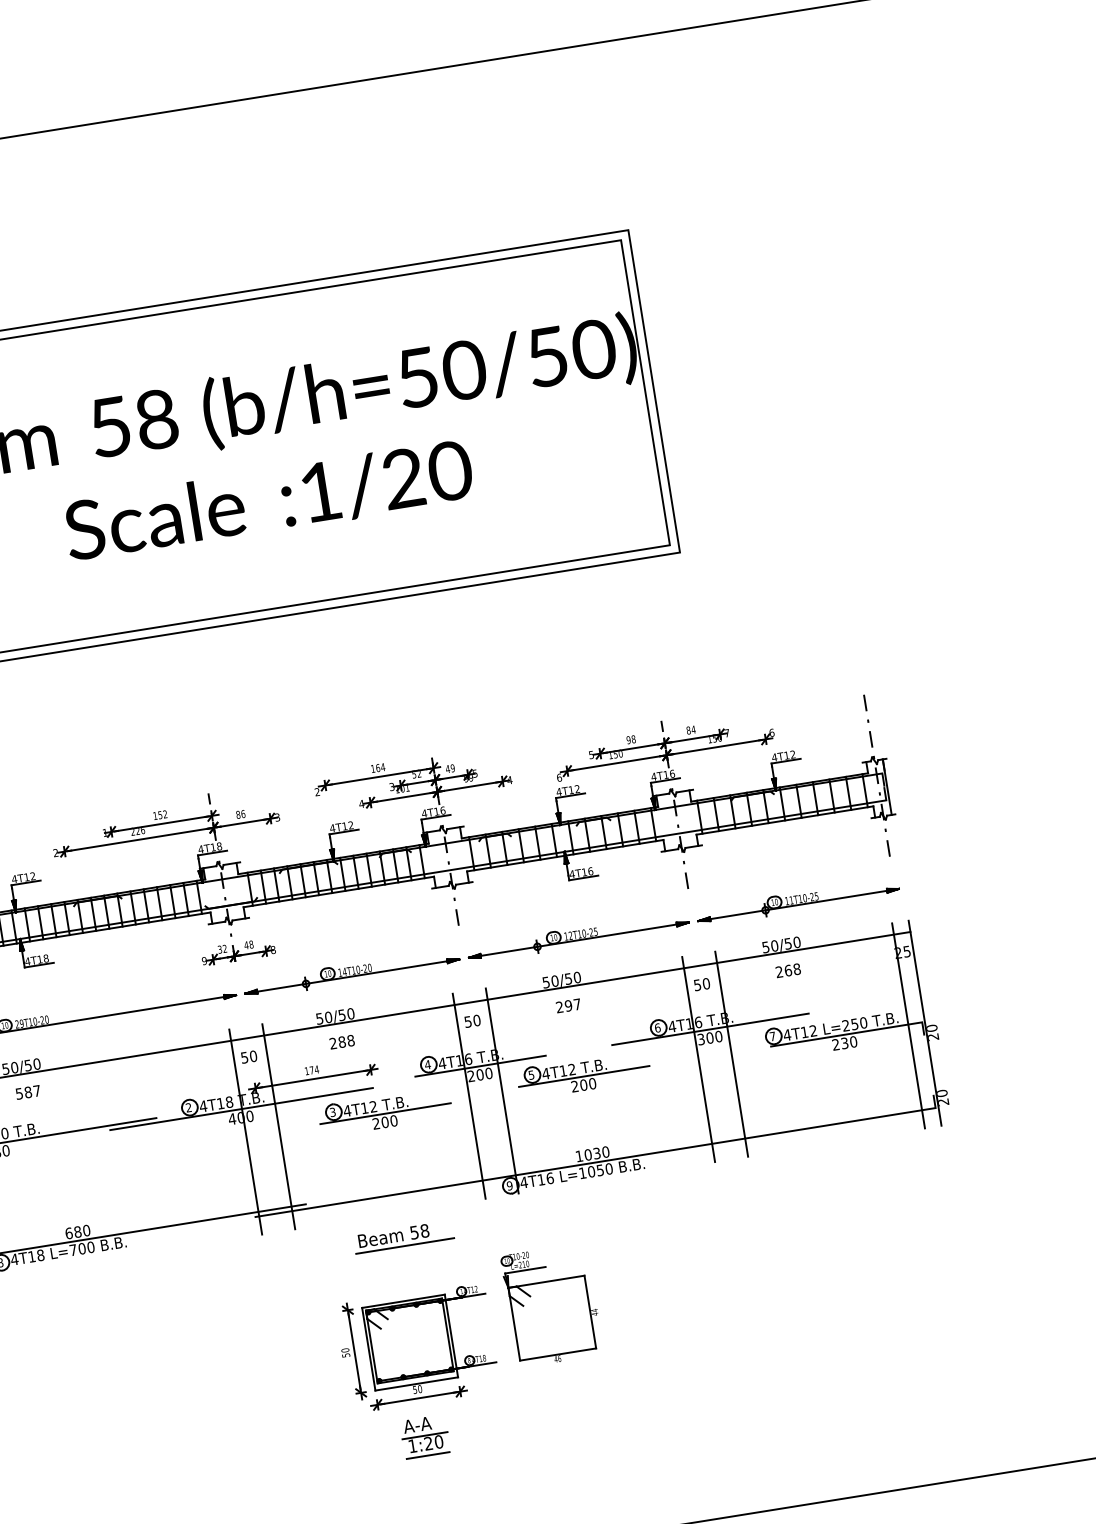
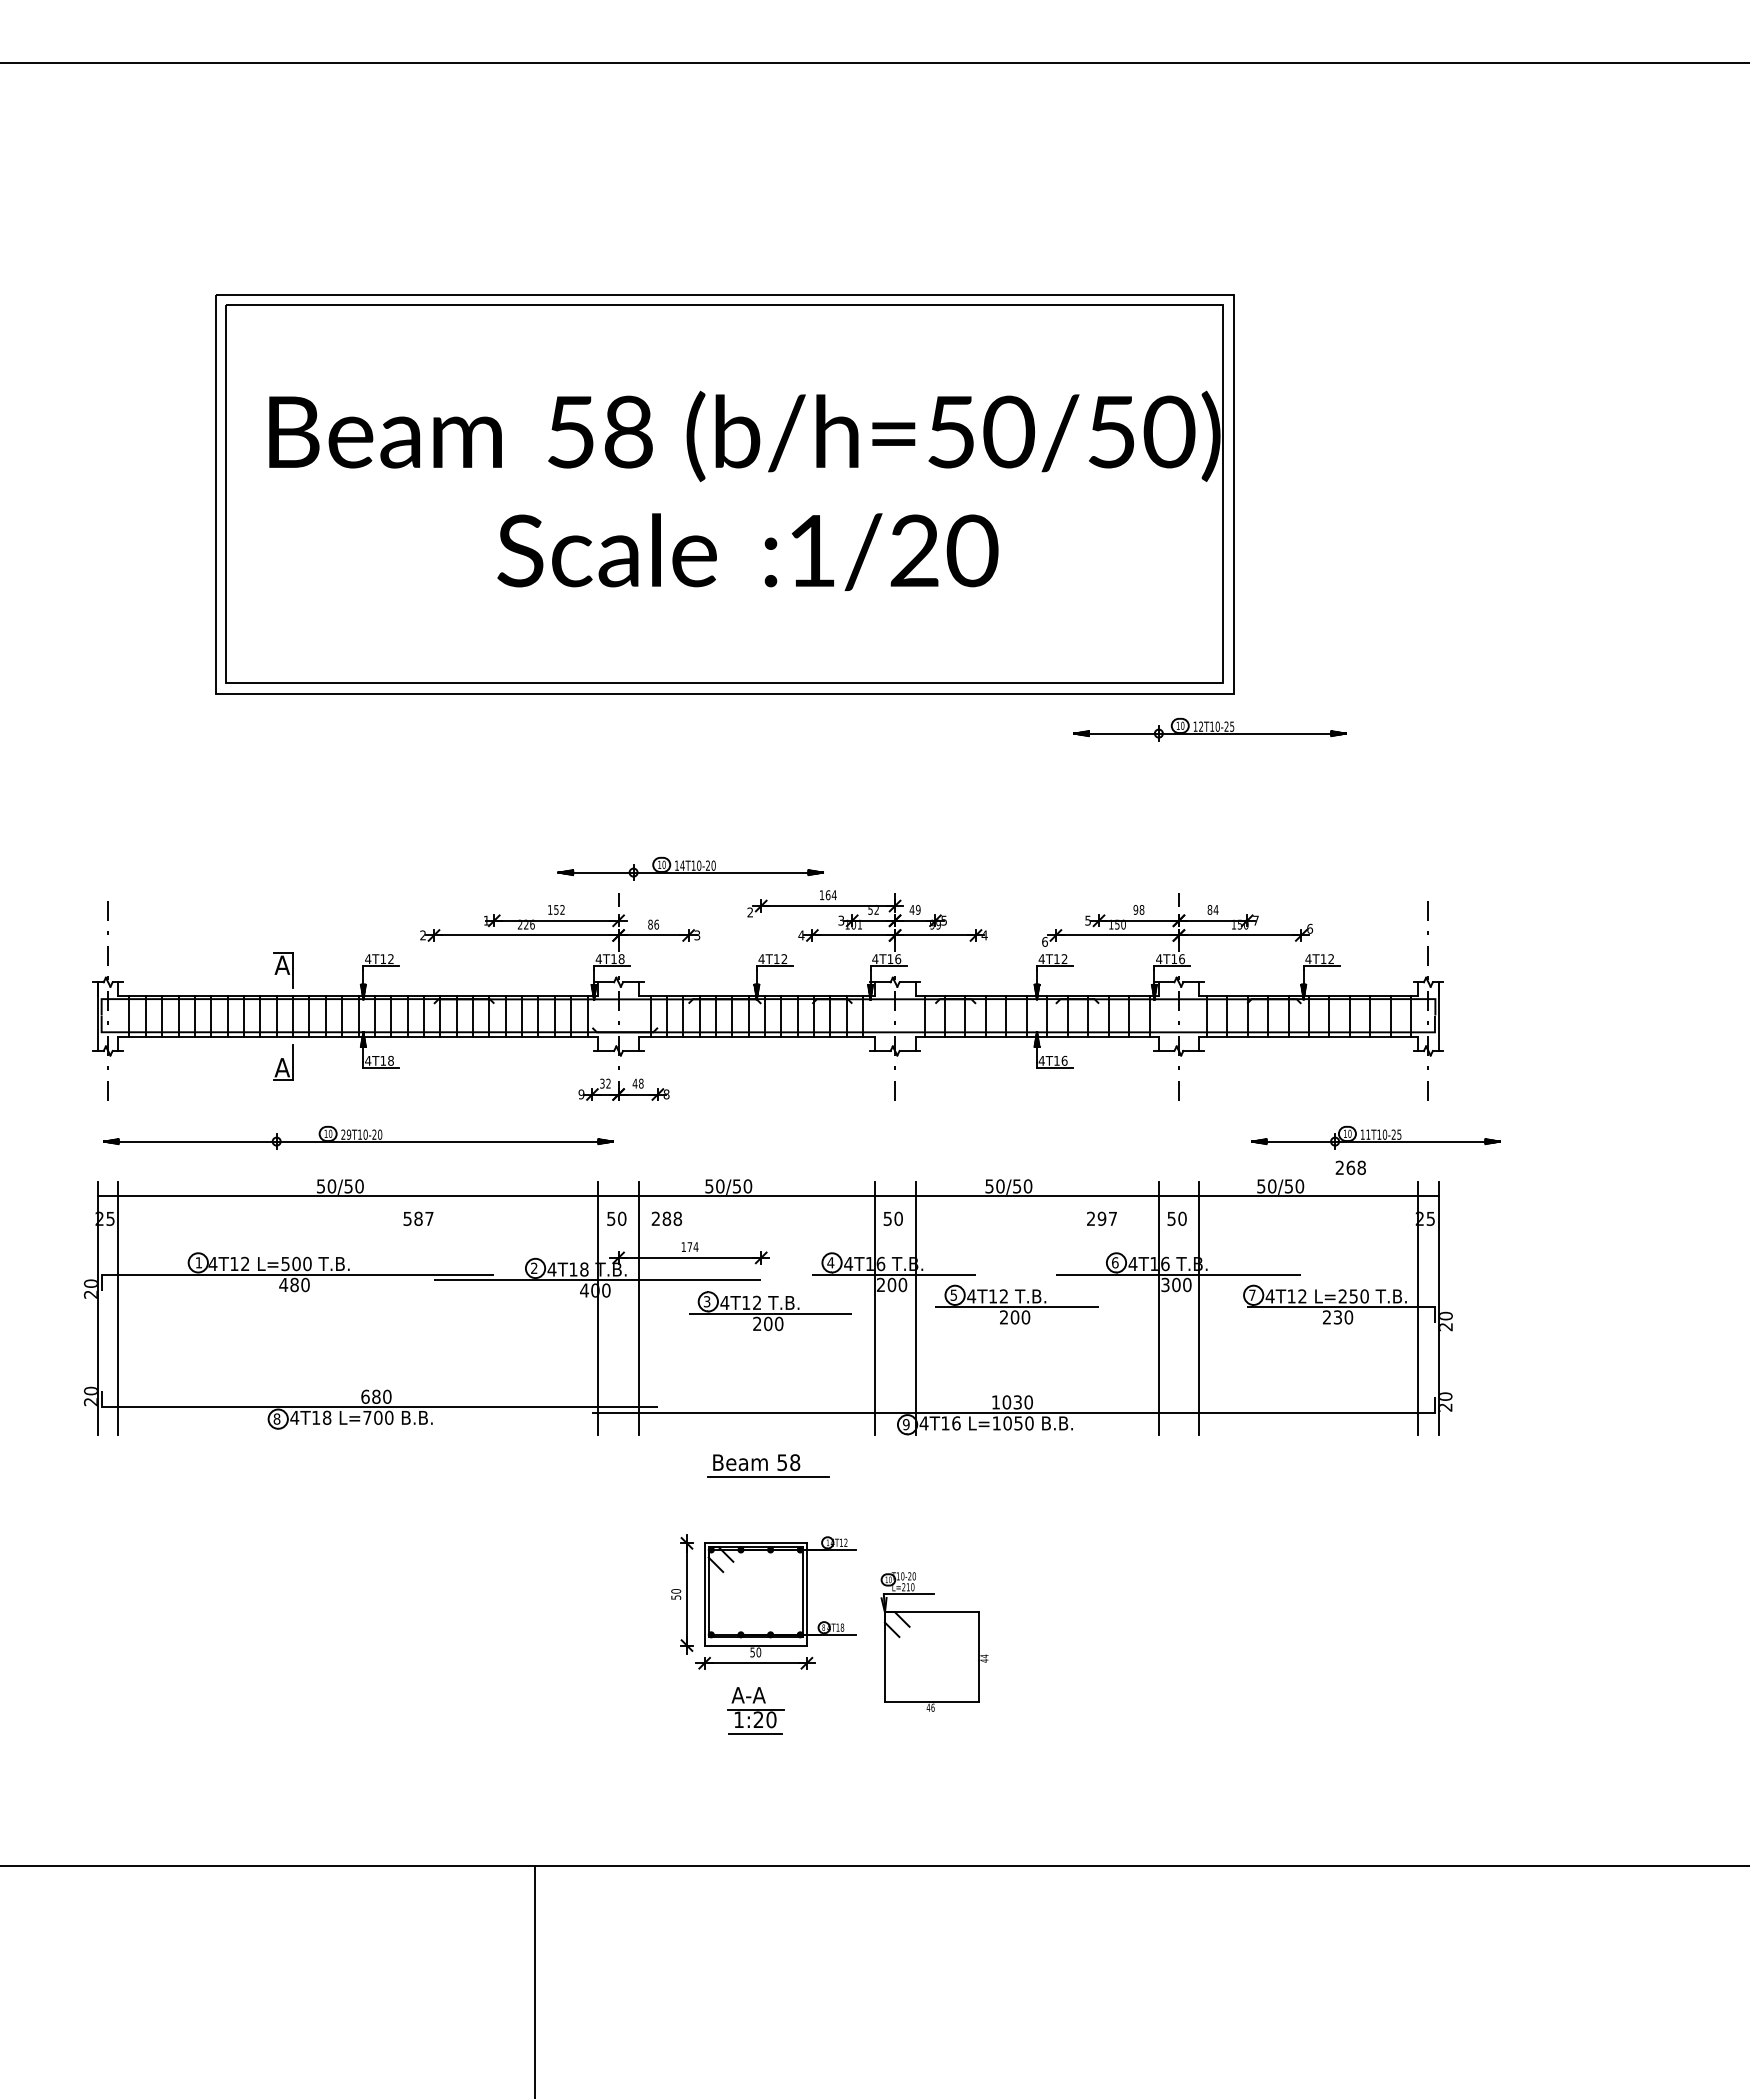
part: (797, 901) -> (1375, 1137), moved
part: (577, 936) -> (1209, 729), moved
text: (787, 970) -> (1350, 1167), moved
part: (351, 973) -> (690, 868), moved
text: (568, 1005) -> (1101, 1218), moved
text: (341, 1041) -> (666, 1218), moved
text: (28, 1092) -> (418, 1218), moved
part: (552, 1304) -> (934, 1641), moved

